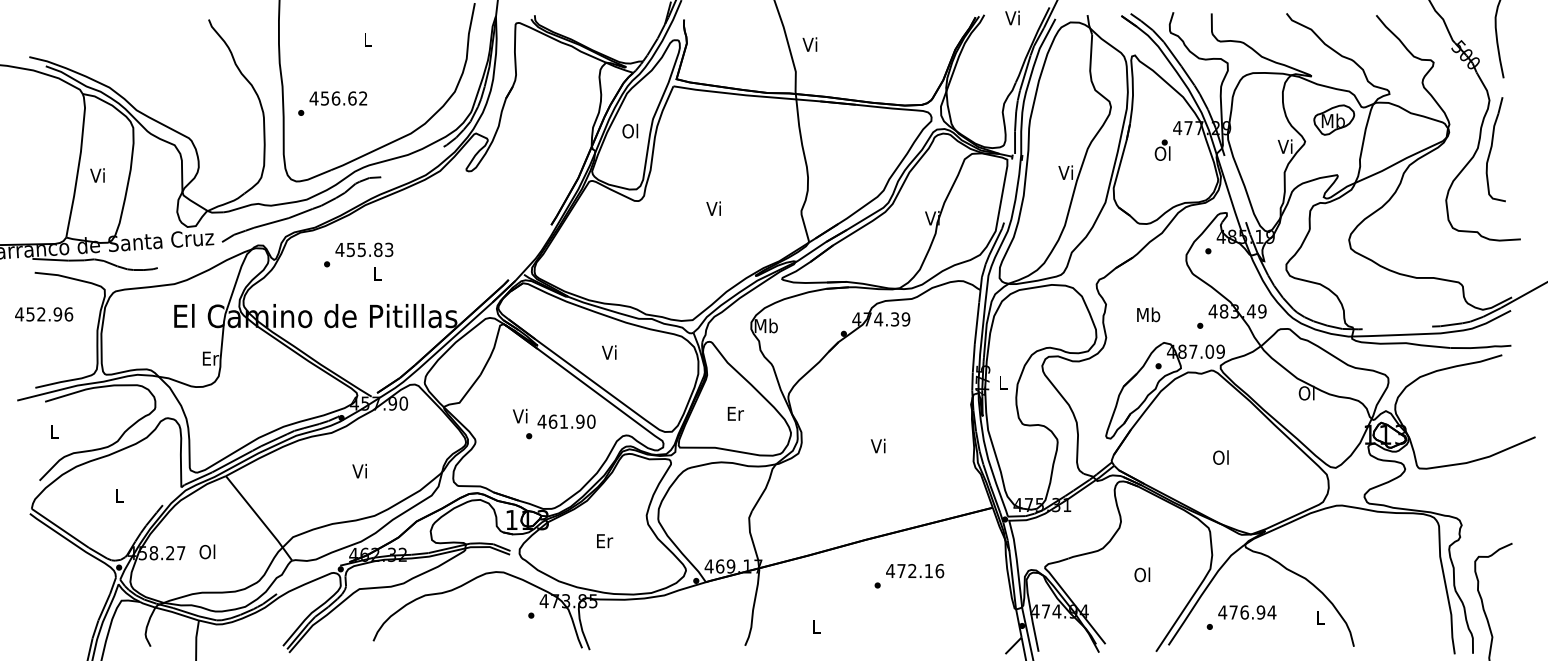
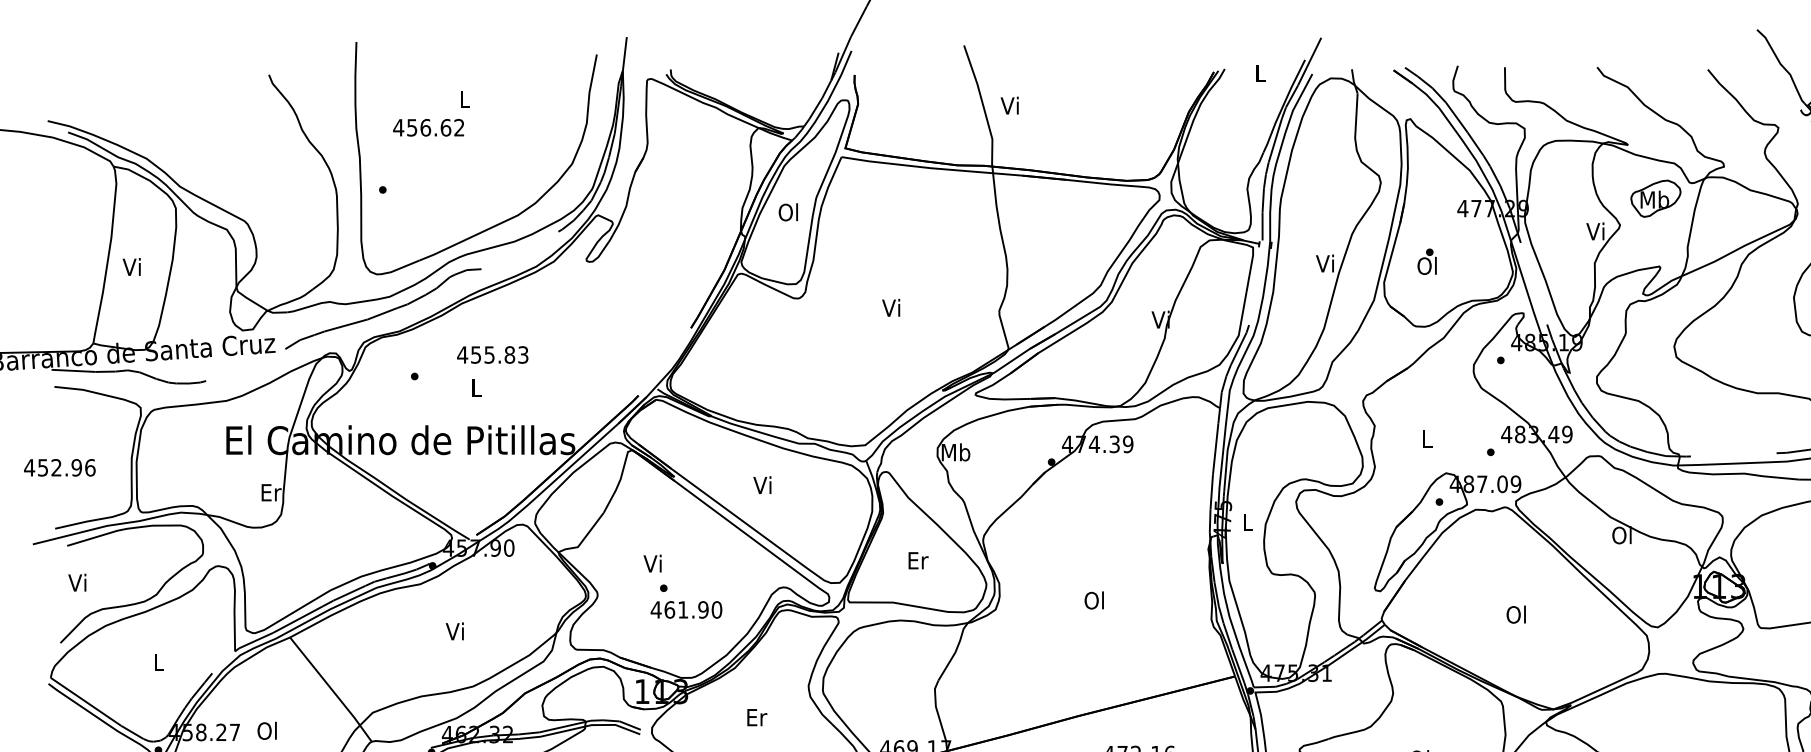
text: (1012, 17) -> (1259, 72), Vi -> L
text: (338, 98) -> (428, 127), moved
text: (1162, 149) -> (1427, 260), moved
text: (364, 249) -> (492, 354), moved
text: (44, 314) -> (60, 467), moved
text: (1148, 314) -> (1427, 438), Mb -> L
text: (566, 421) -> (686, 609), moved
text: (53, 431) -> (77, 582), L -> Vi
text: (878, 445) -> (1094, 599), Vi -> Ol

